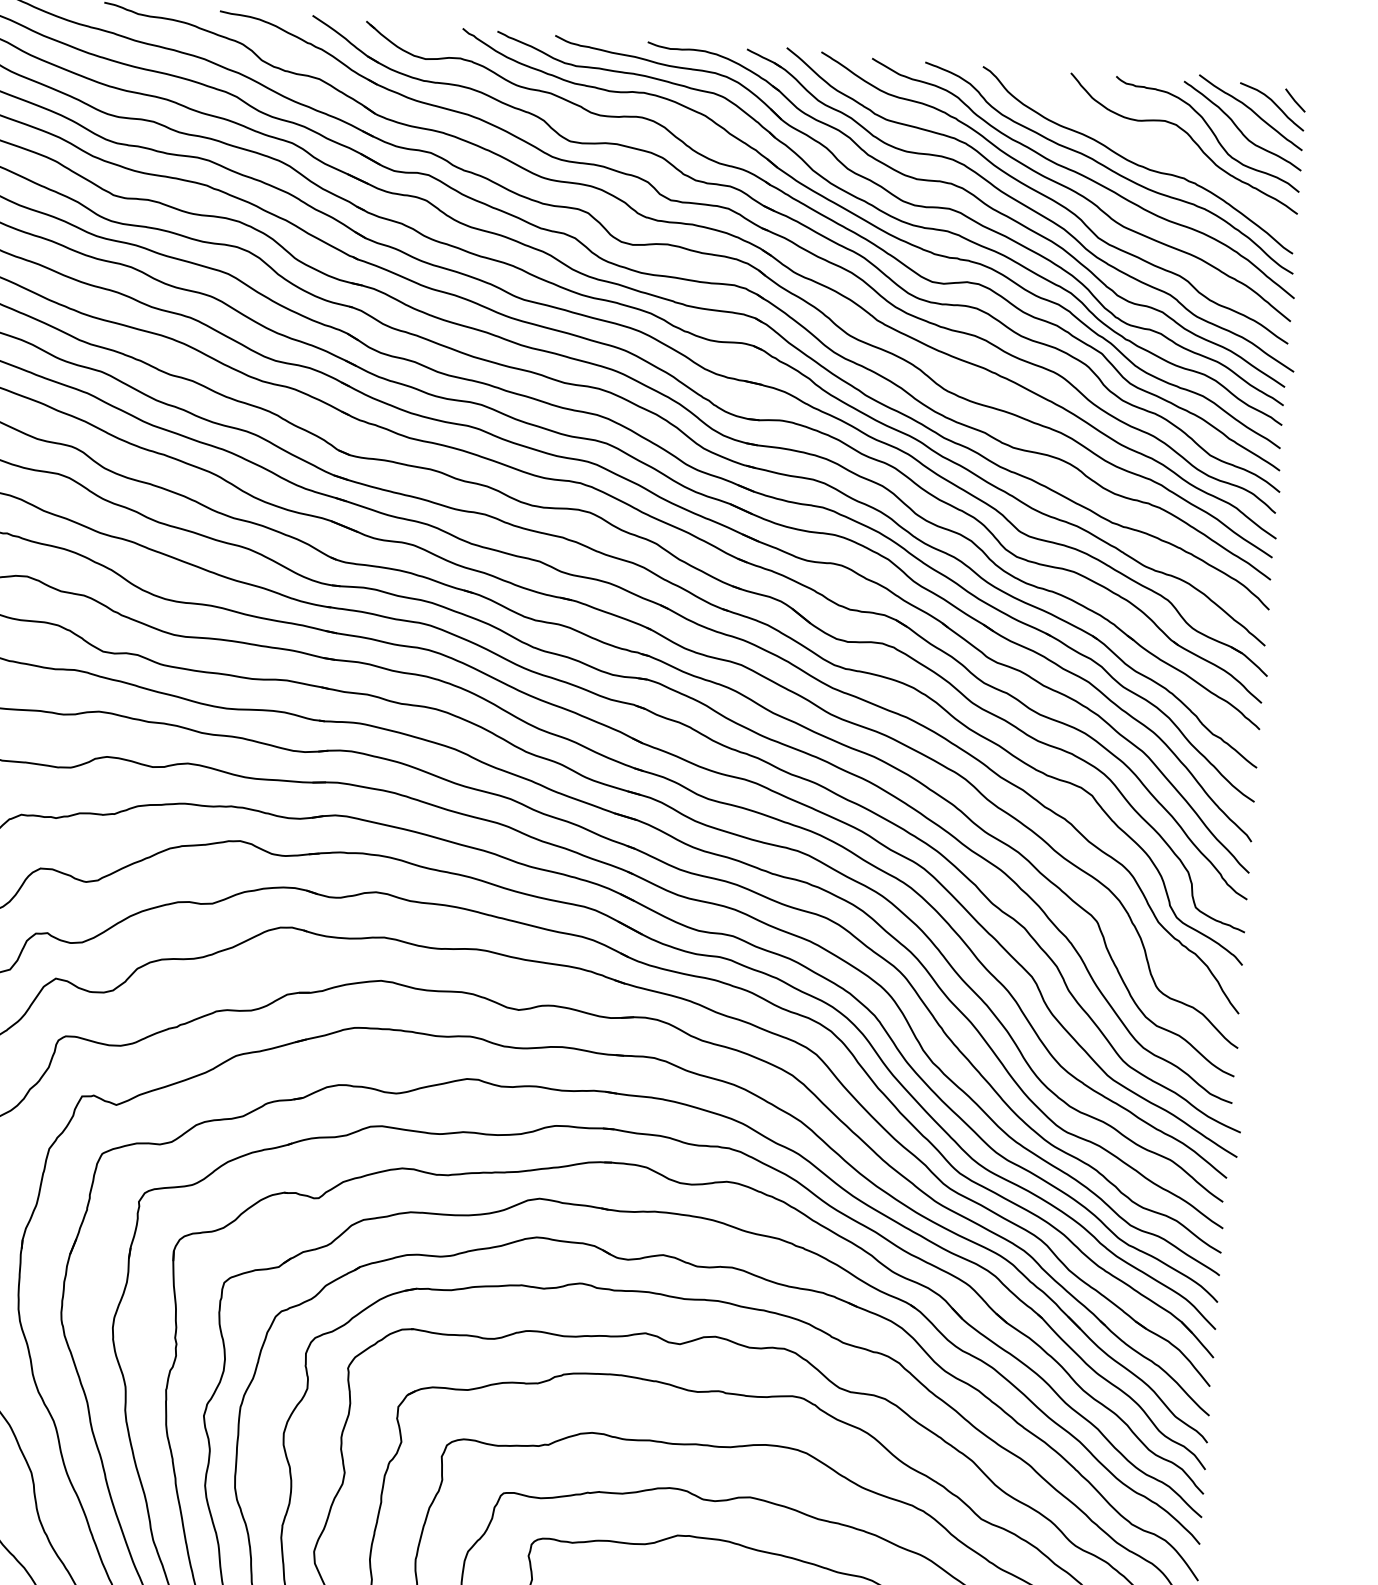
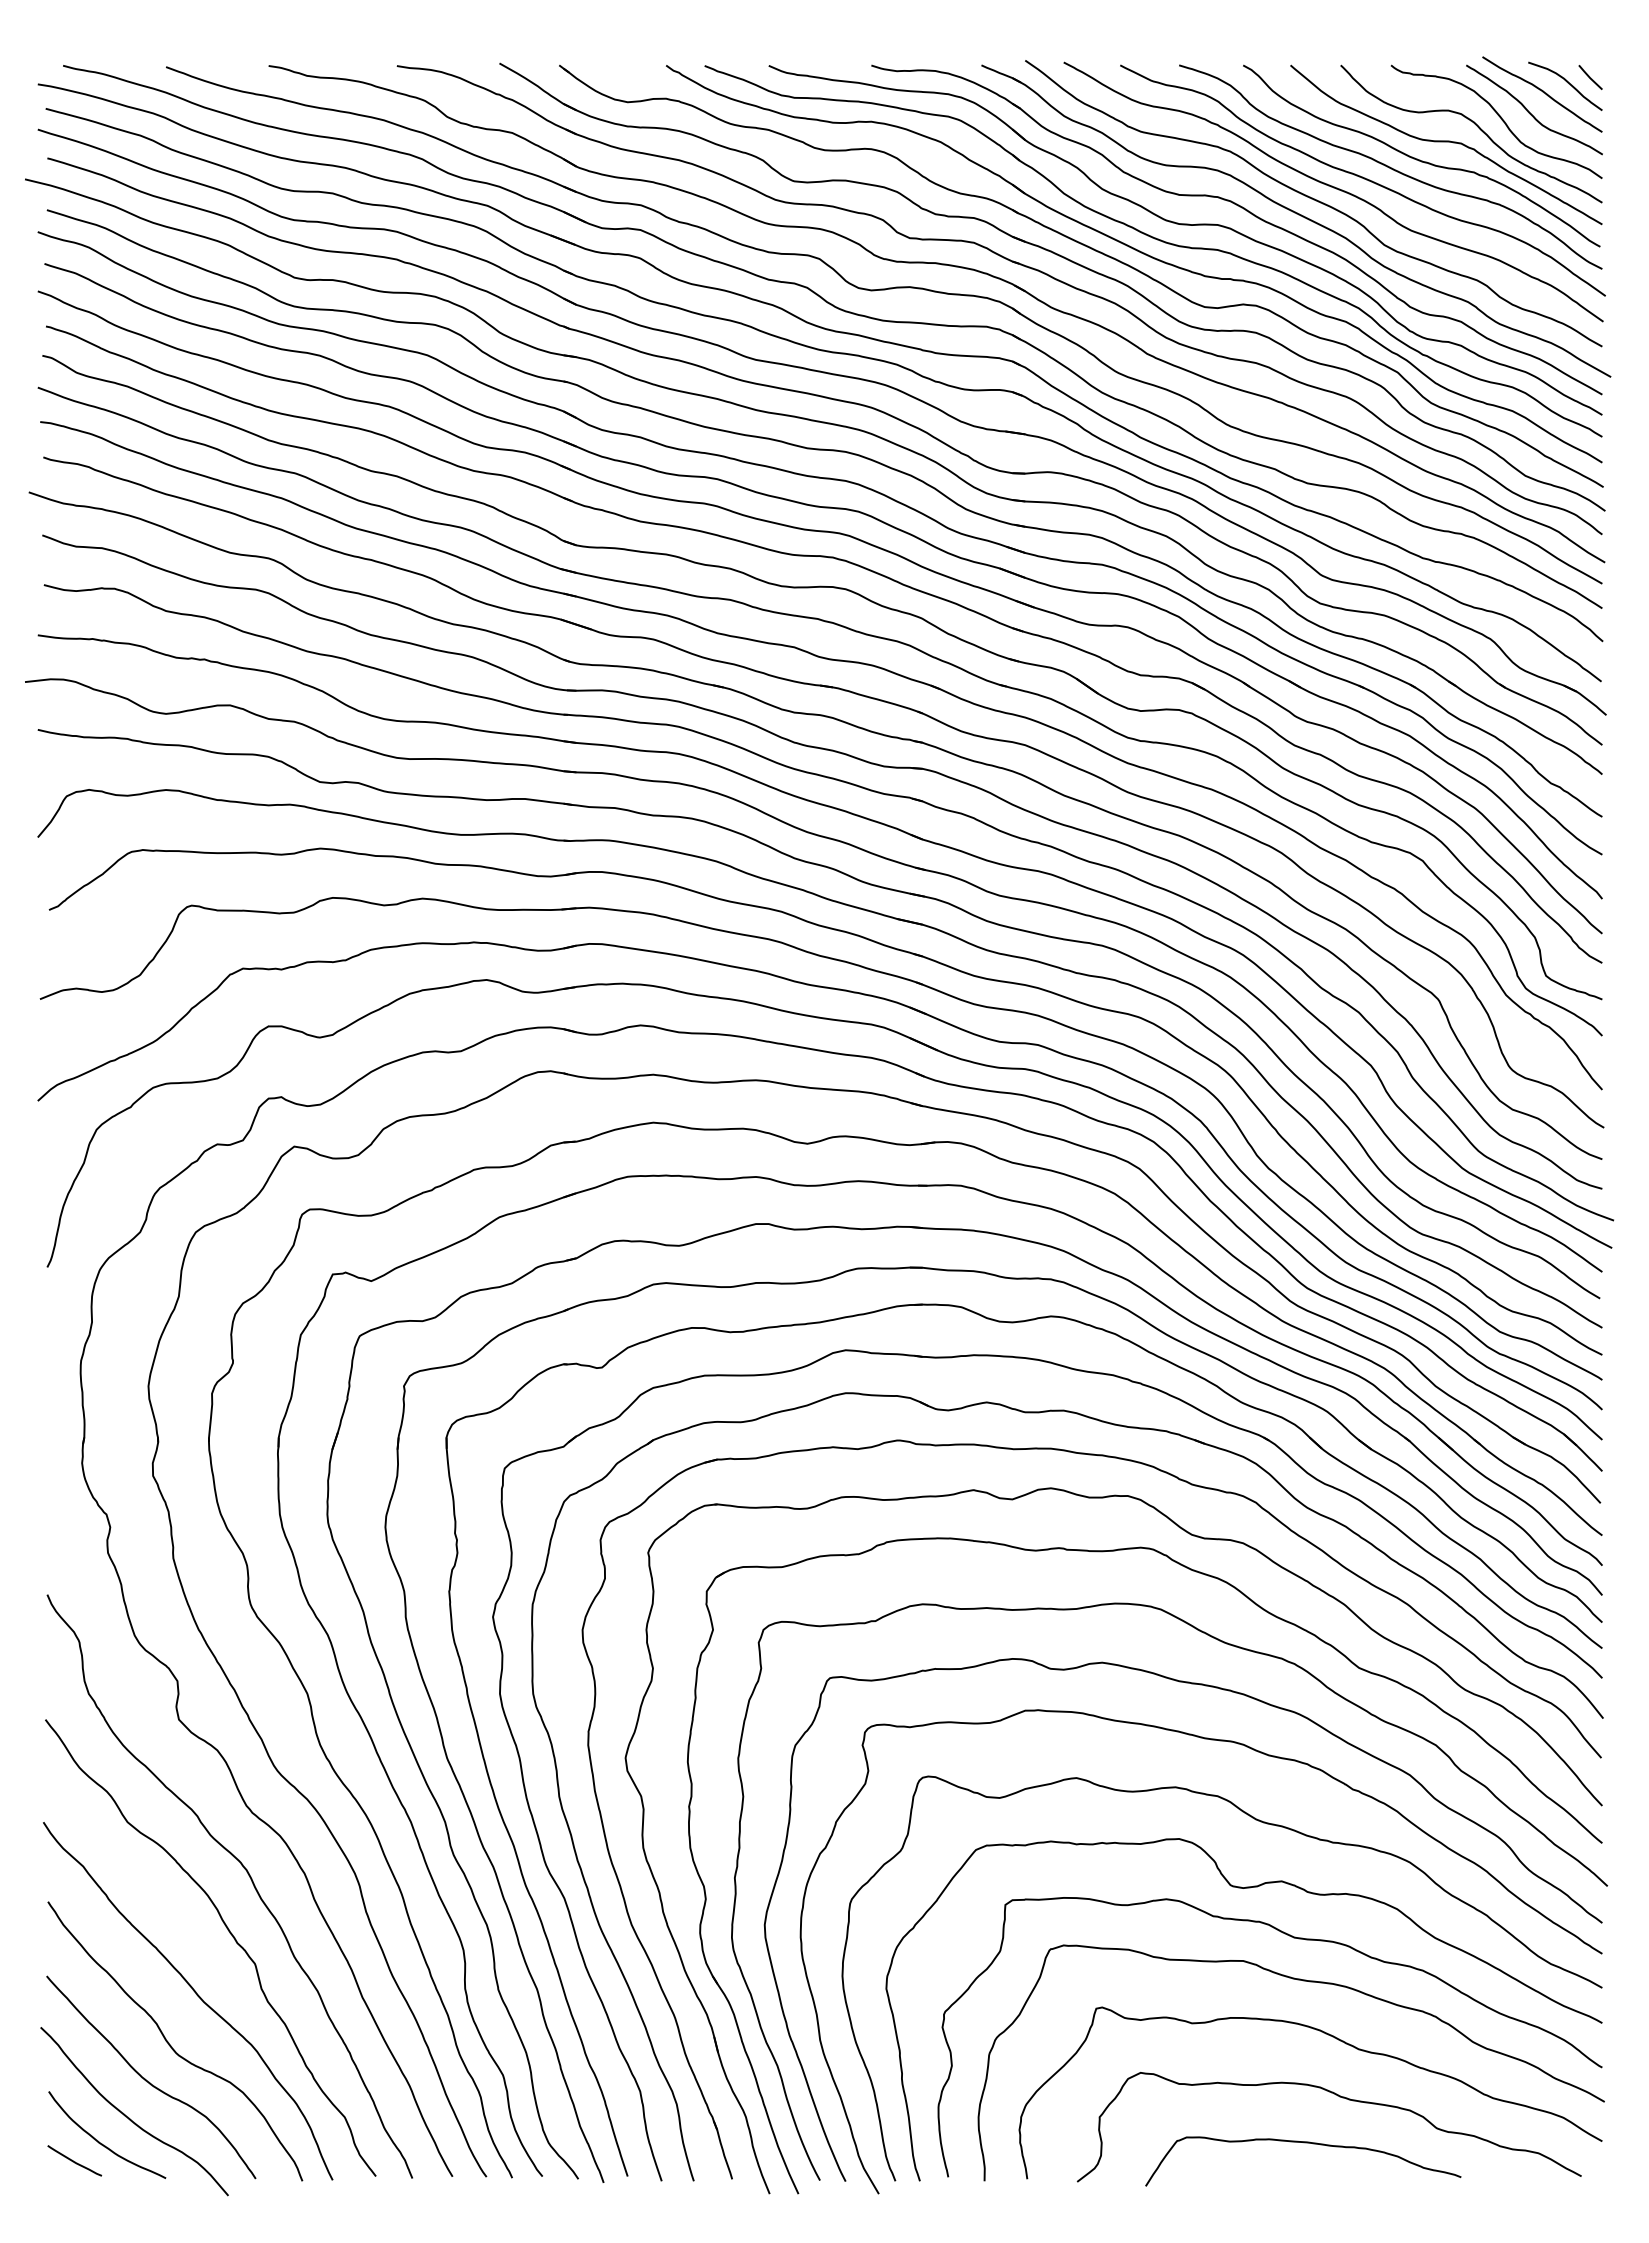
curve: (1161, 149) -> (1446, 142), added

